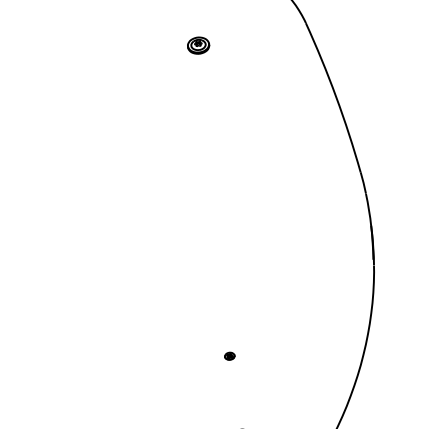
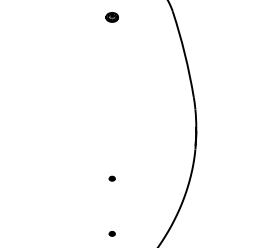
part: (228, 356) -> (111, 178), moved

